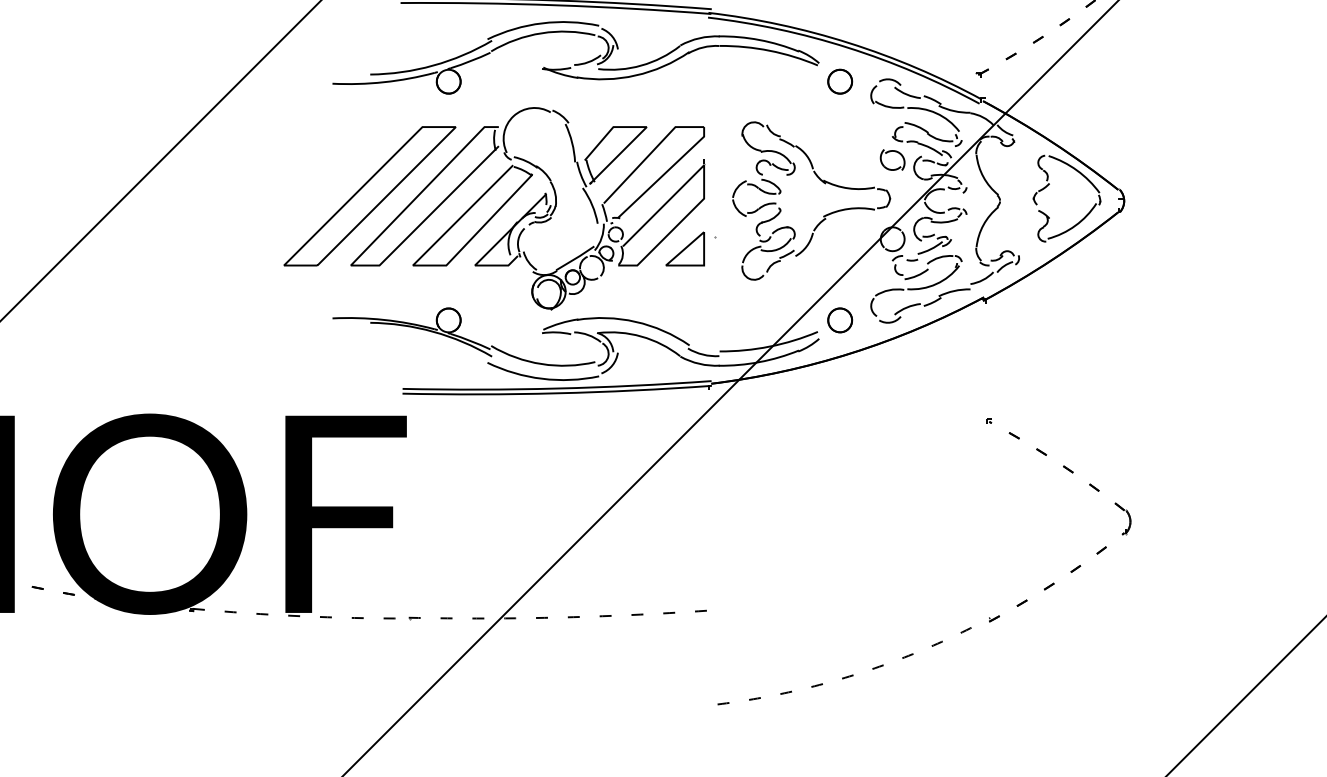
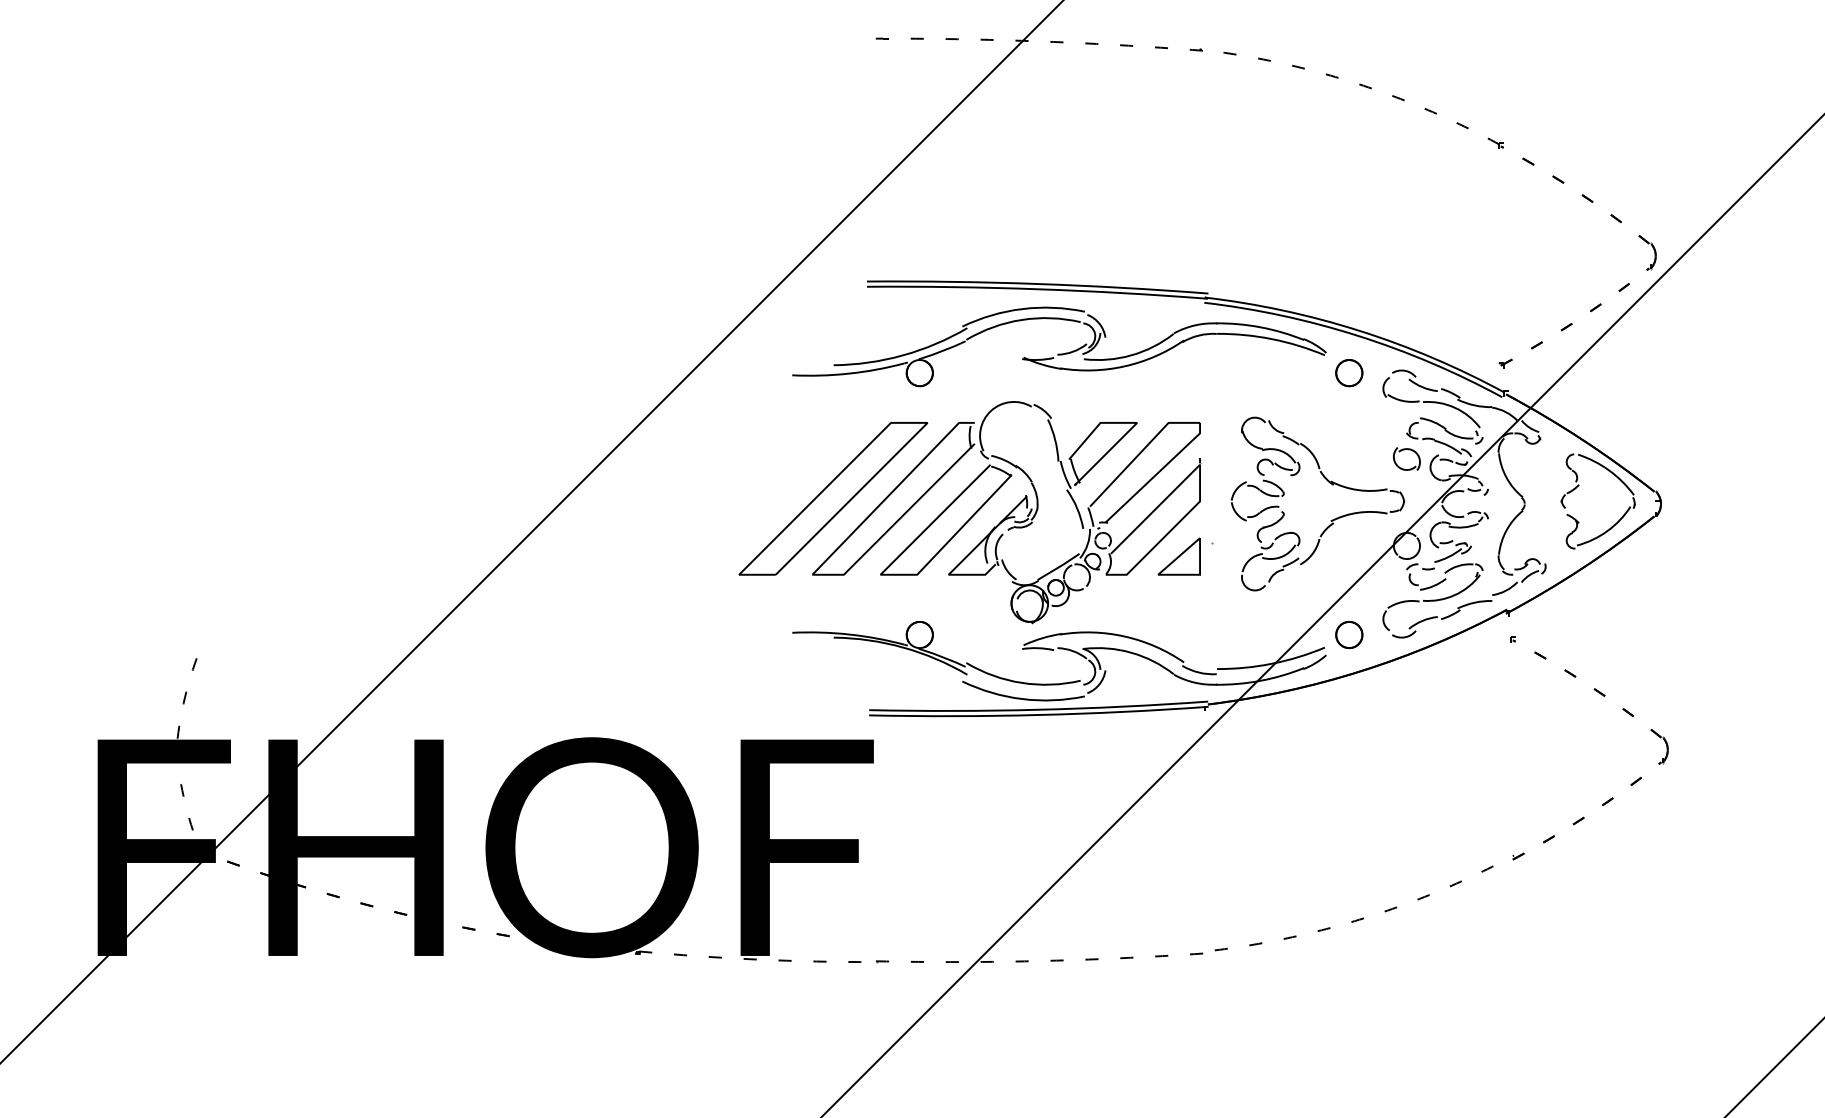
part: (961, 631) -> (1482, 870), moved

